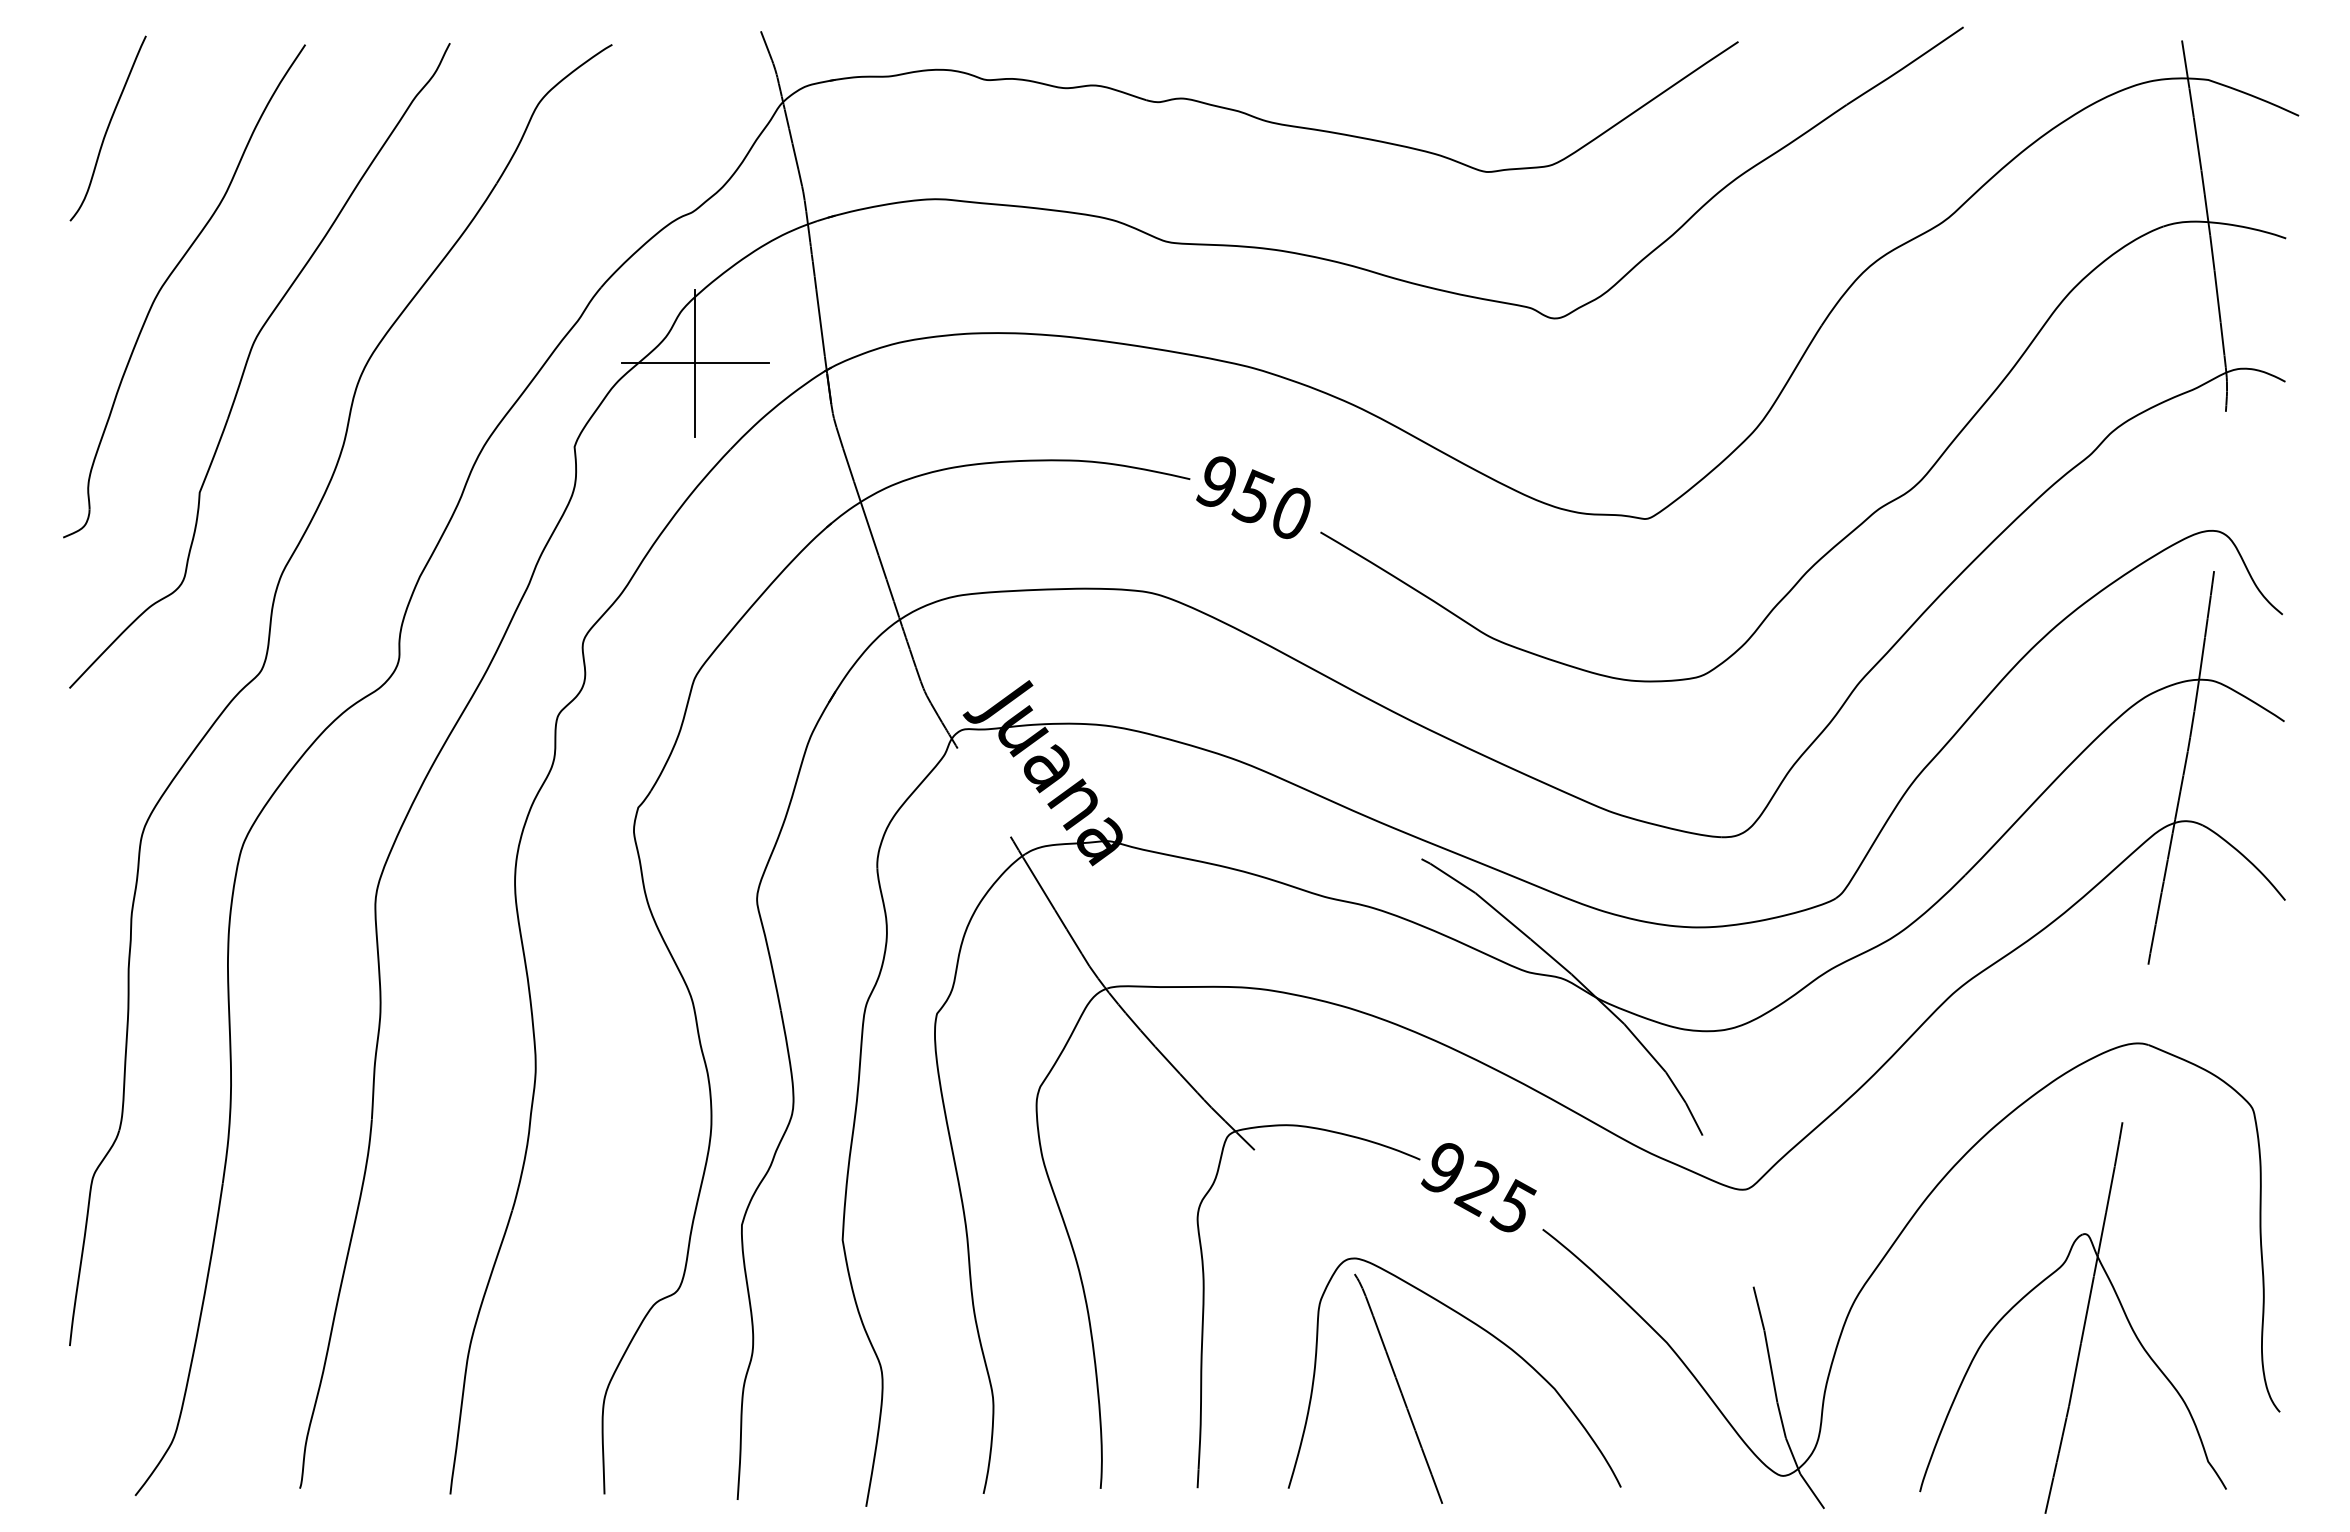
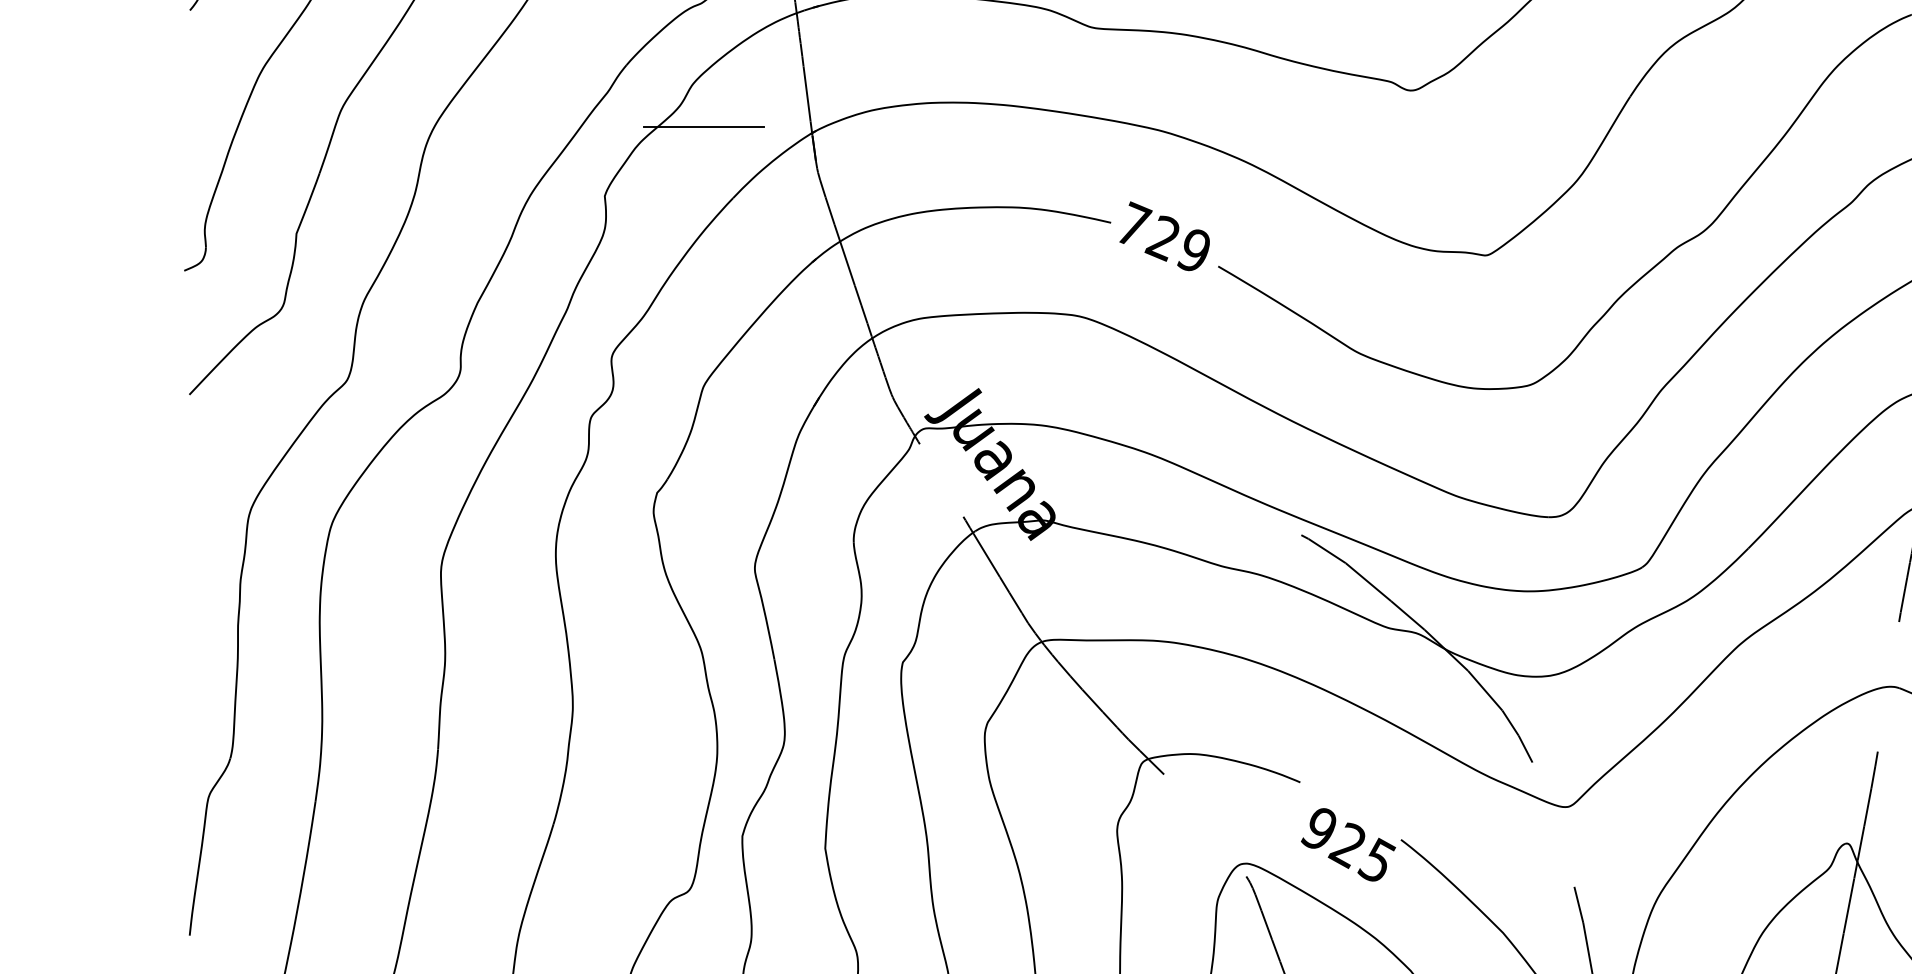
line: (695, 362) -> (704, 126), removed
text: (1253, 496) -> (1163, 236), 950 -> 729
text: (1478, 1187) -> (1348, 844), moved

